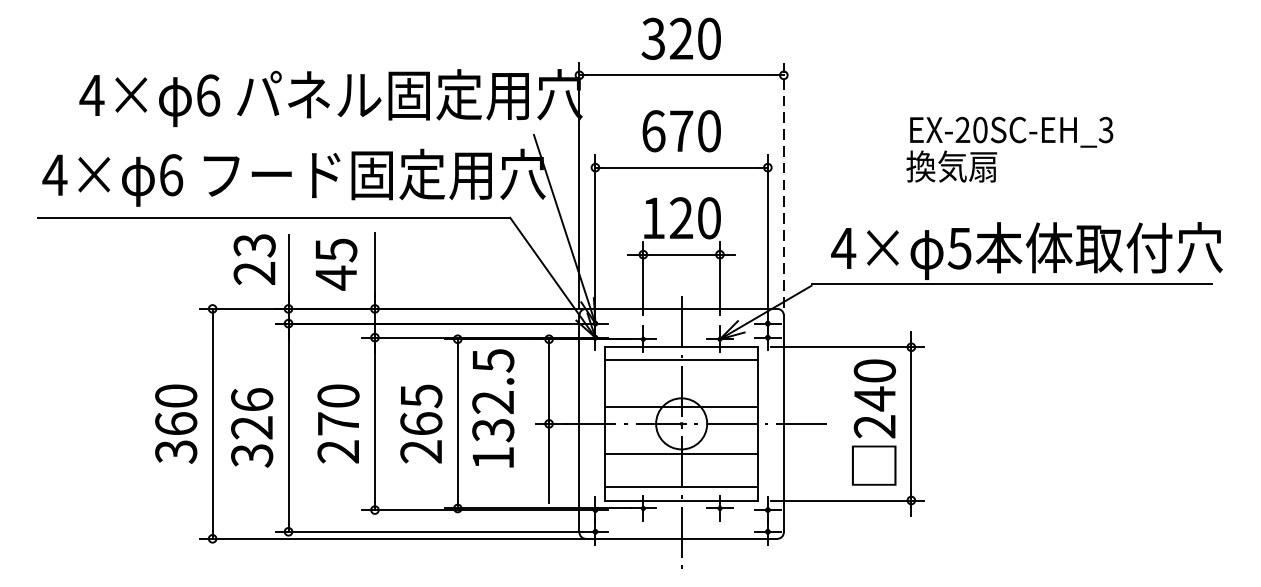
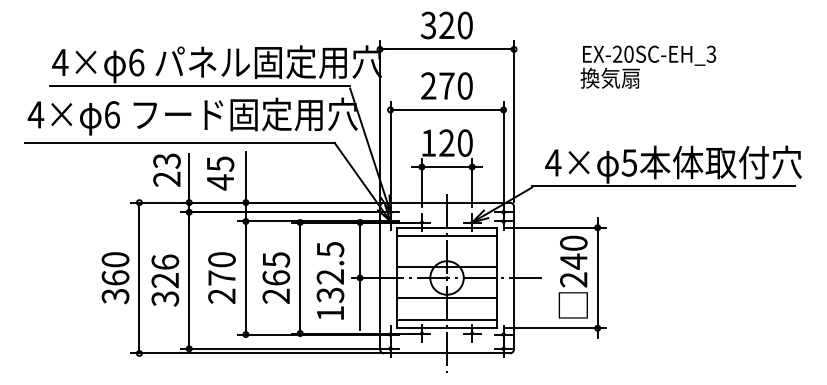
text: (653, 130) -> (428, 85), 670 -> 270
line: (305, 131) -> (200, 86), added
text: (1008, 148) -> (647, 66), moved
line: (784, 183) -> (514, 120), dashed -> solid
text: (493, 407) -> (330, 280), moved

